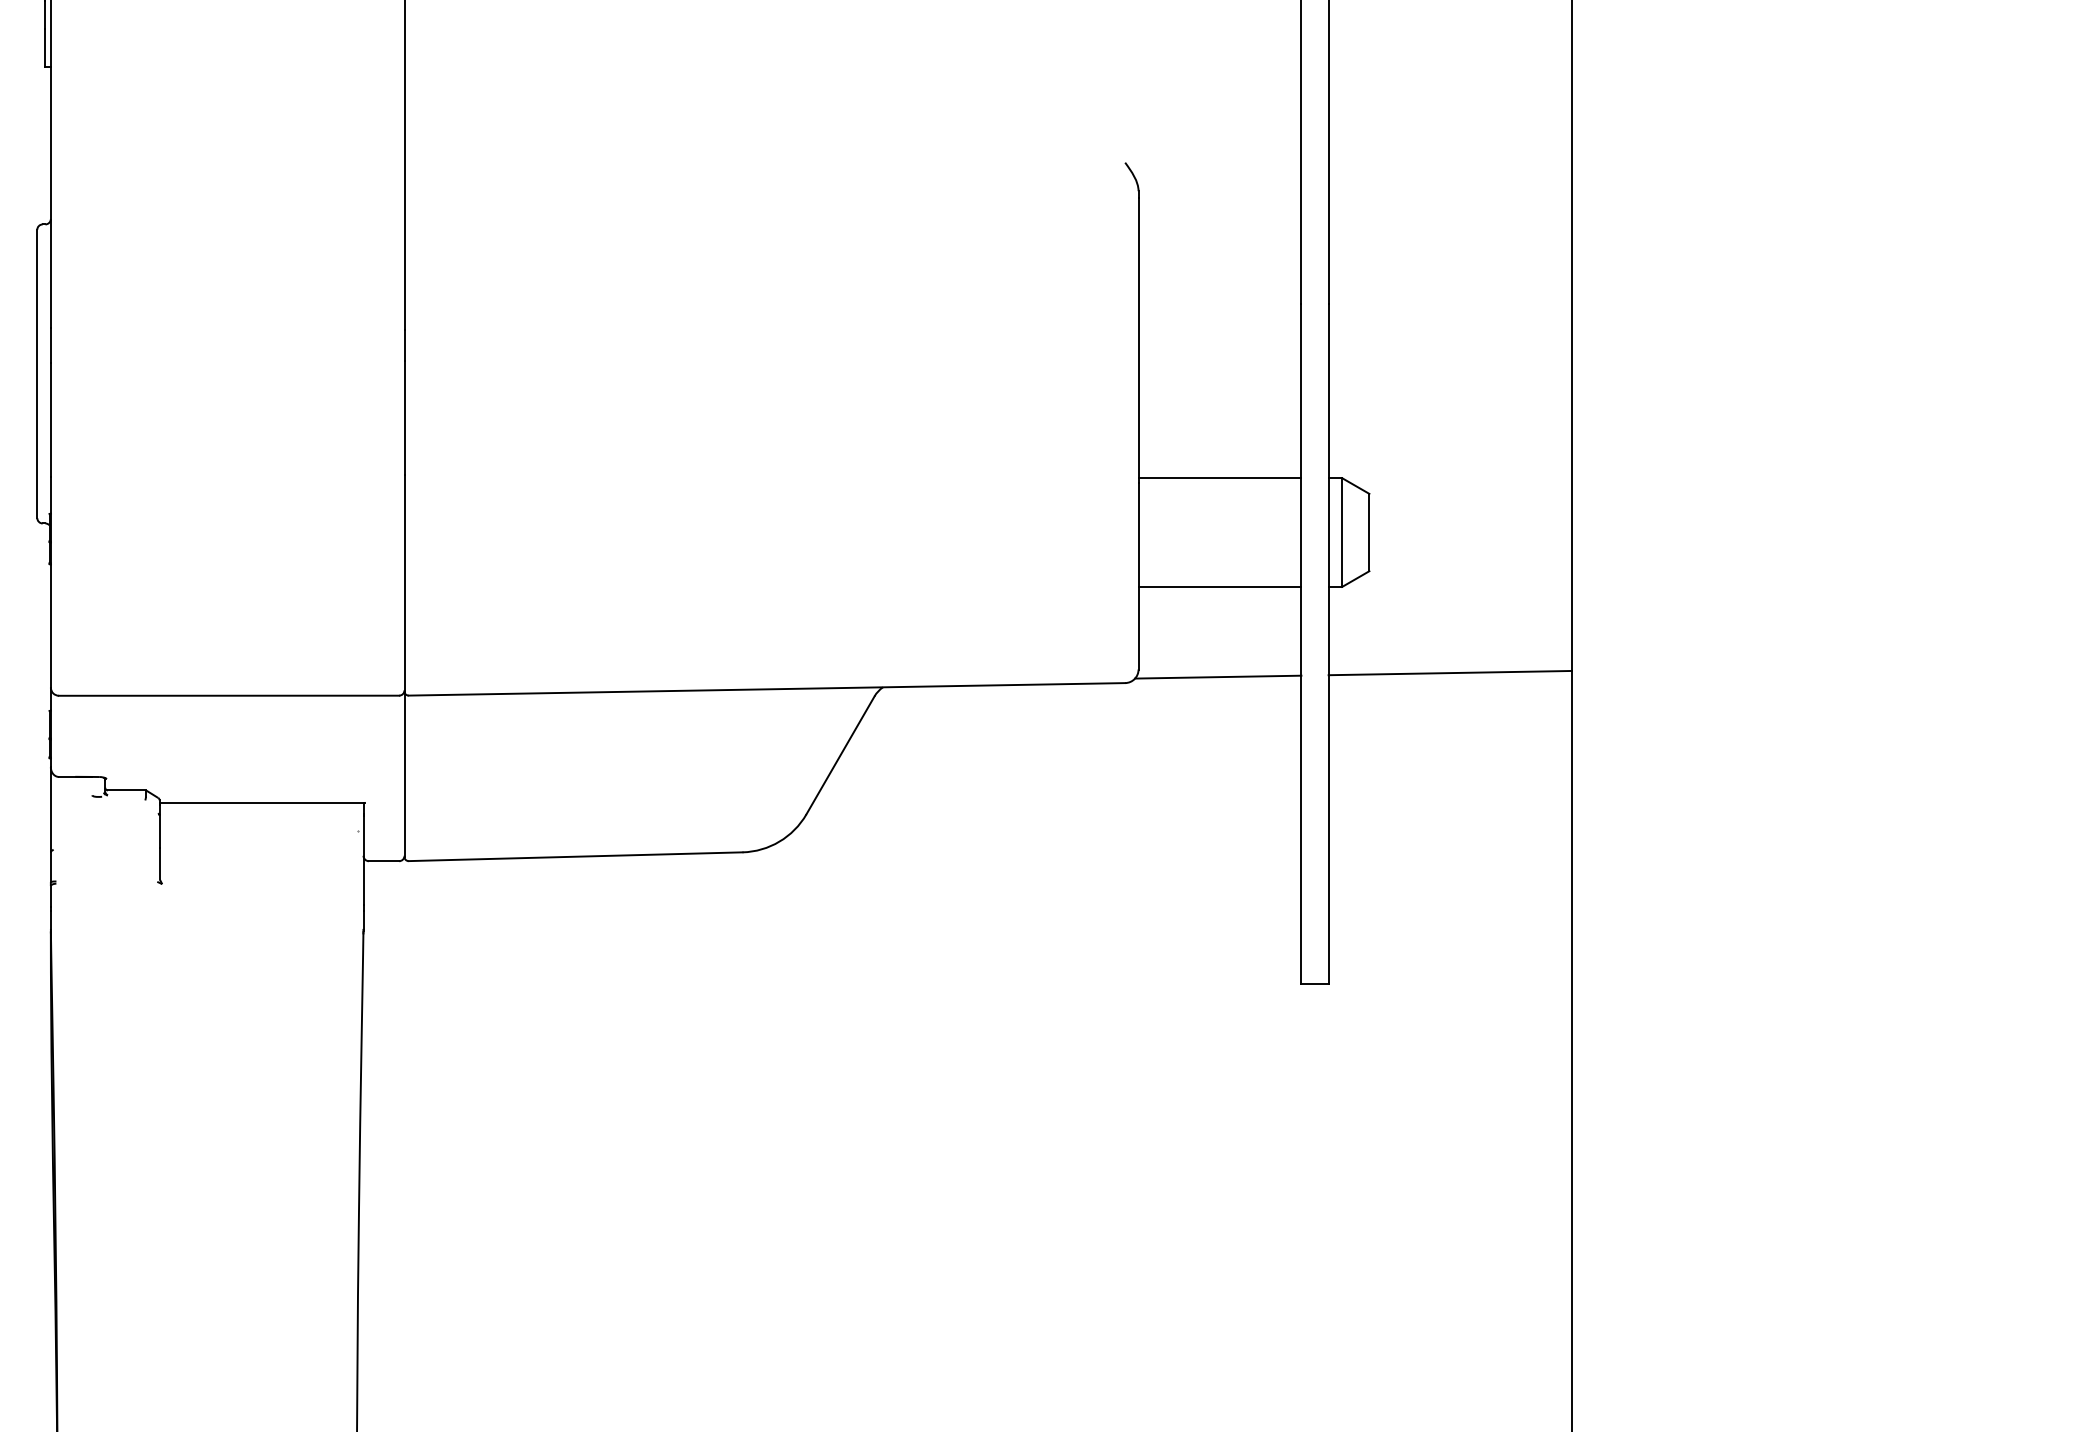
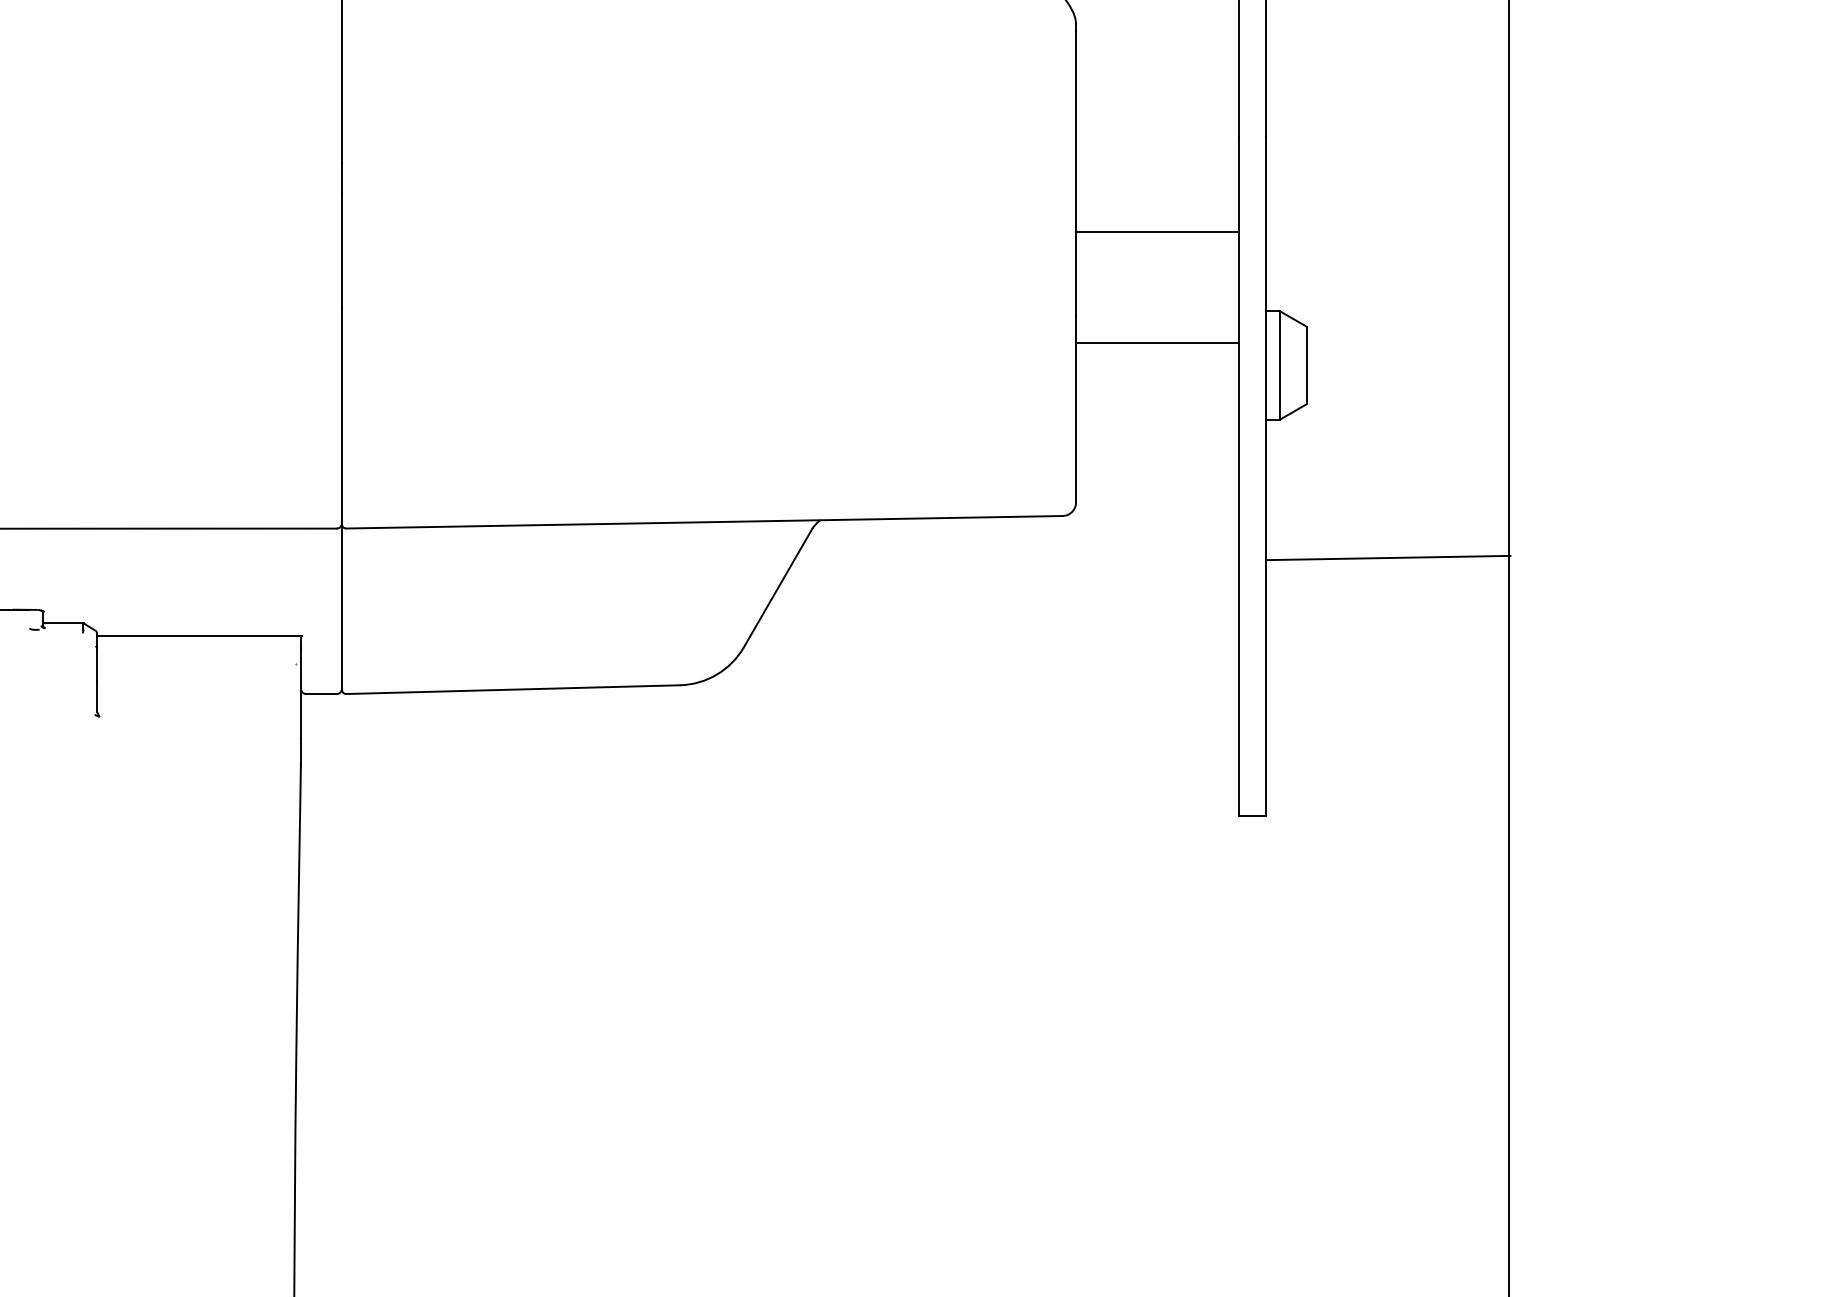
line: (1219, 478) -> (1156, 232), moved
line: (1219, 586) -> (1156, 342), moved
line: (1449, 672) -> (1387, 557), moved
line: (1218, 676) -> (1155, 509), removed

